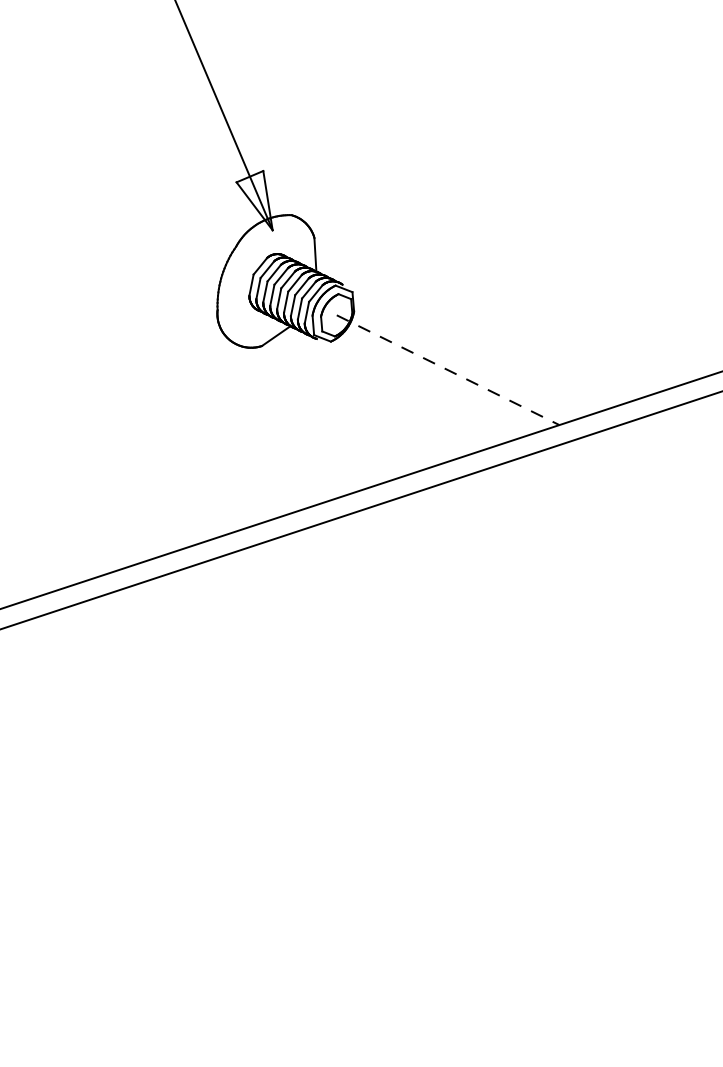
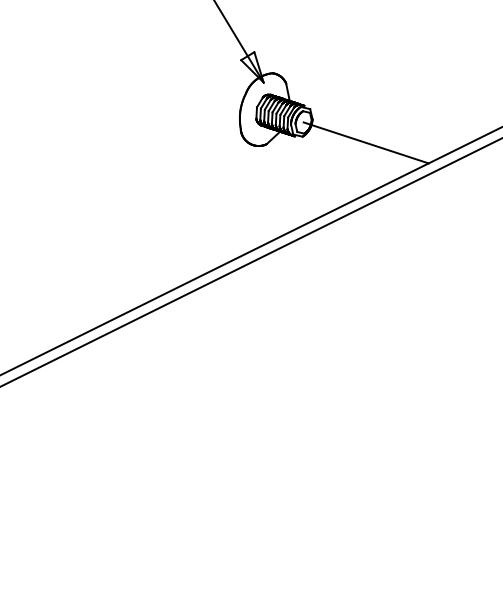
line: (448, 369) -> (366, 142), dashed -> solid

